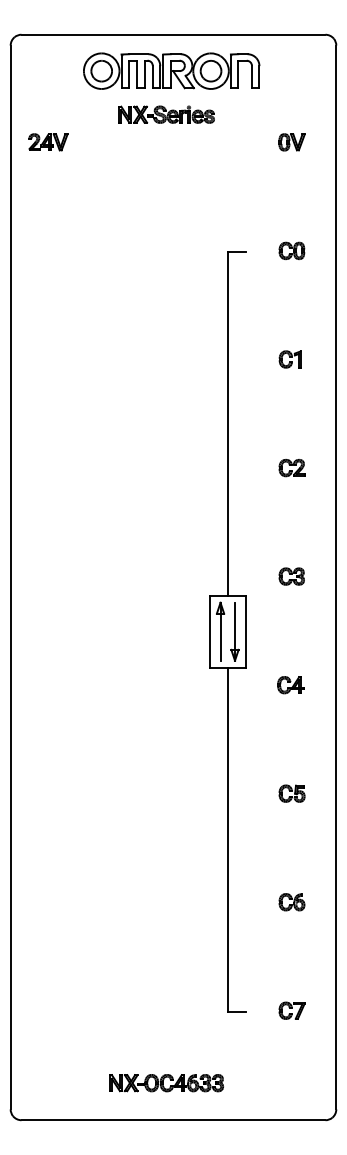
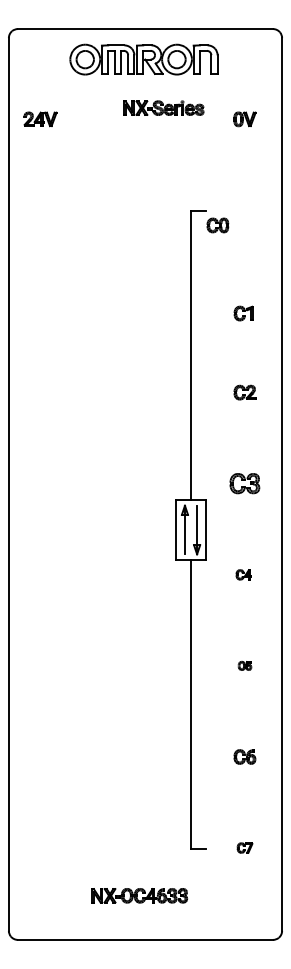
part: (166, 113) -> (163, 107), moved
part: (291, 250) -> (217, 225), moved
part: (290, 359) -> (243, 313), moved
part: (291, 576) -> (244, 483), size x1.4
part: (290, 684) -> (243, 574), size x0.7
part: (291, 793) -> (244, 665), size x0.6
part: (291, 1010) -> (244, 847), size x0.7
part: (166, 1082) -> (139, 895), moved

